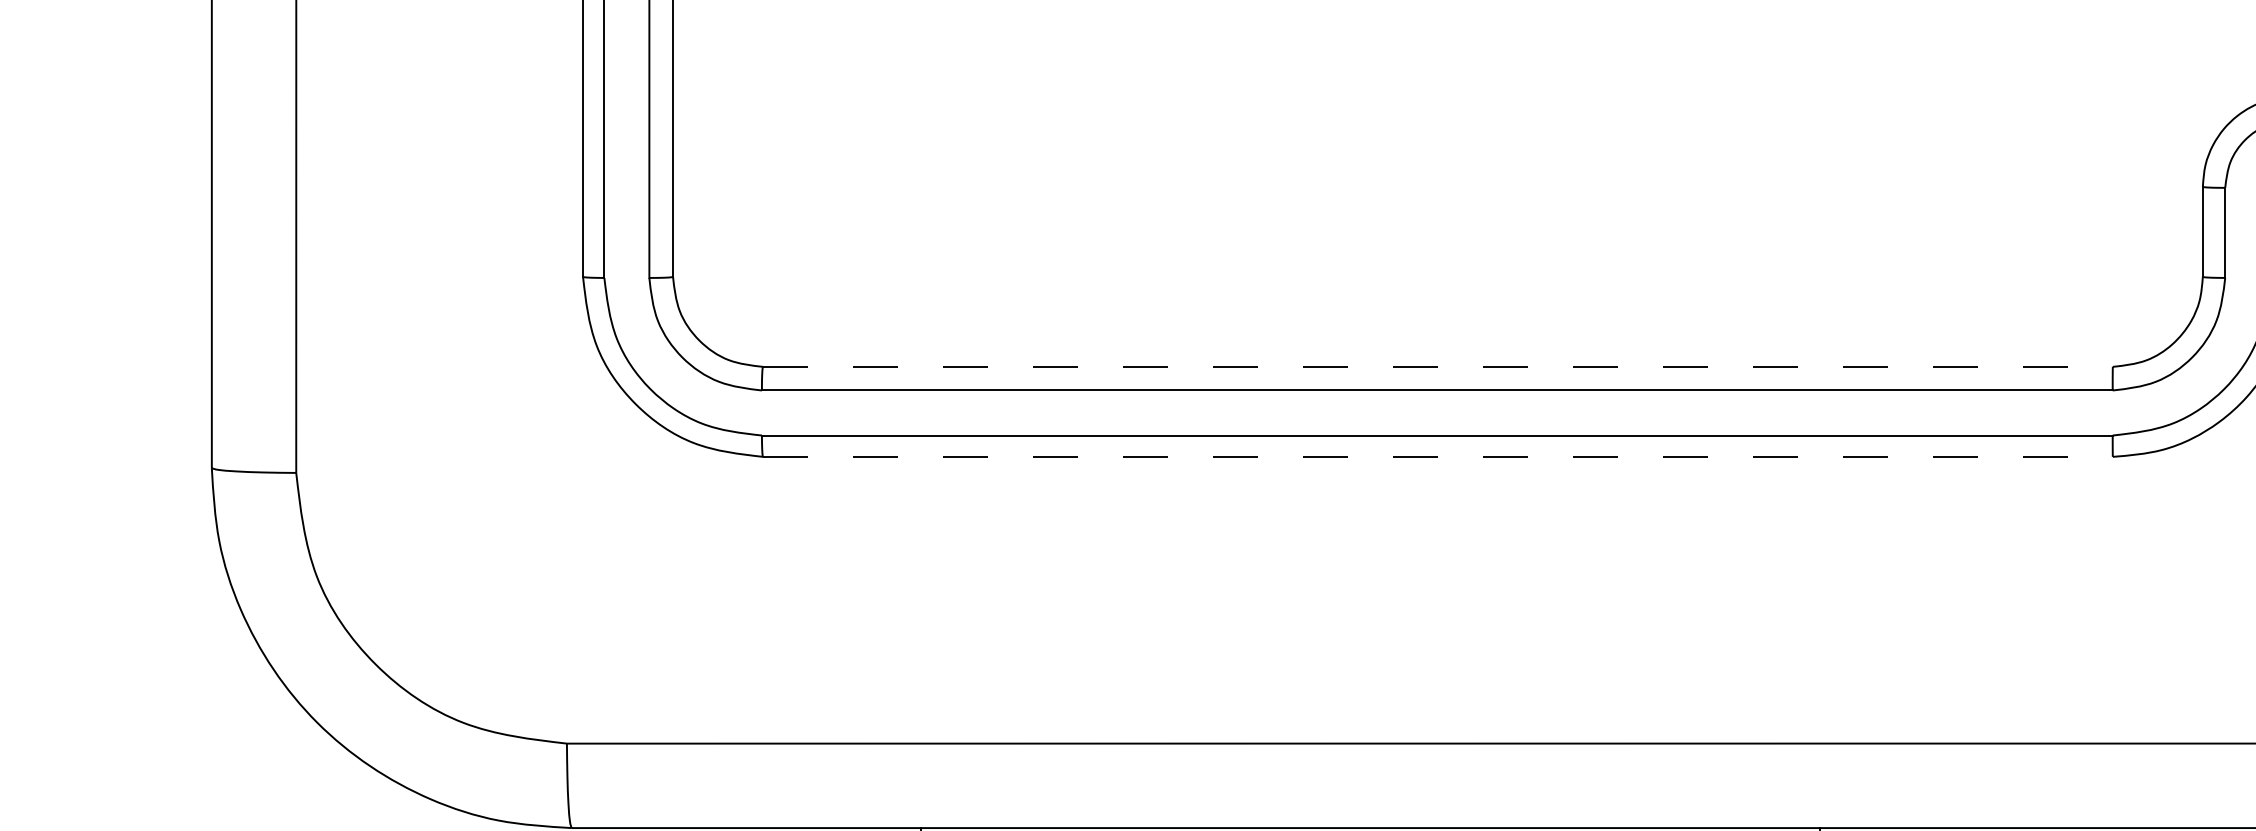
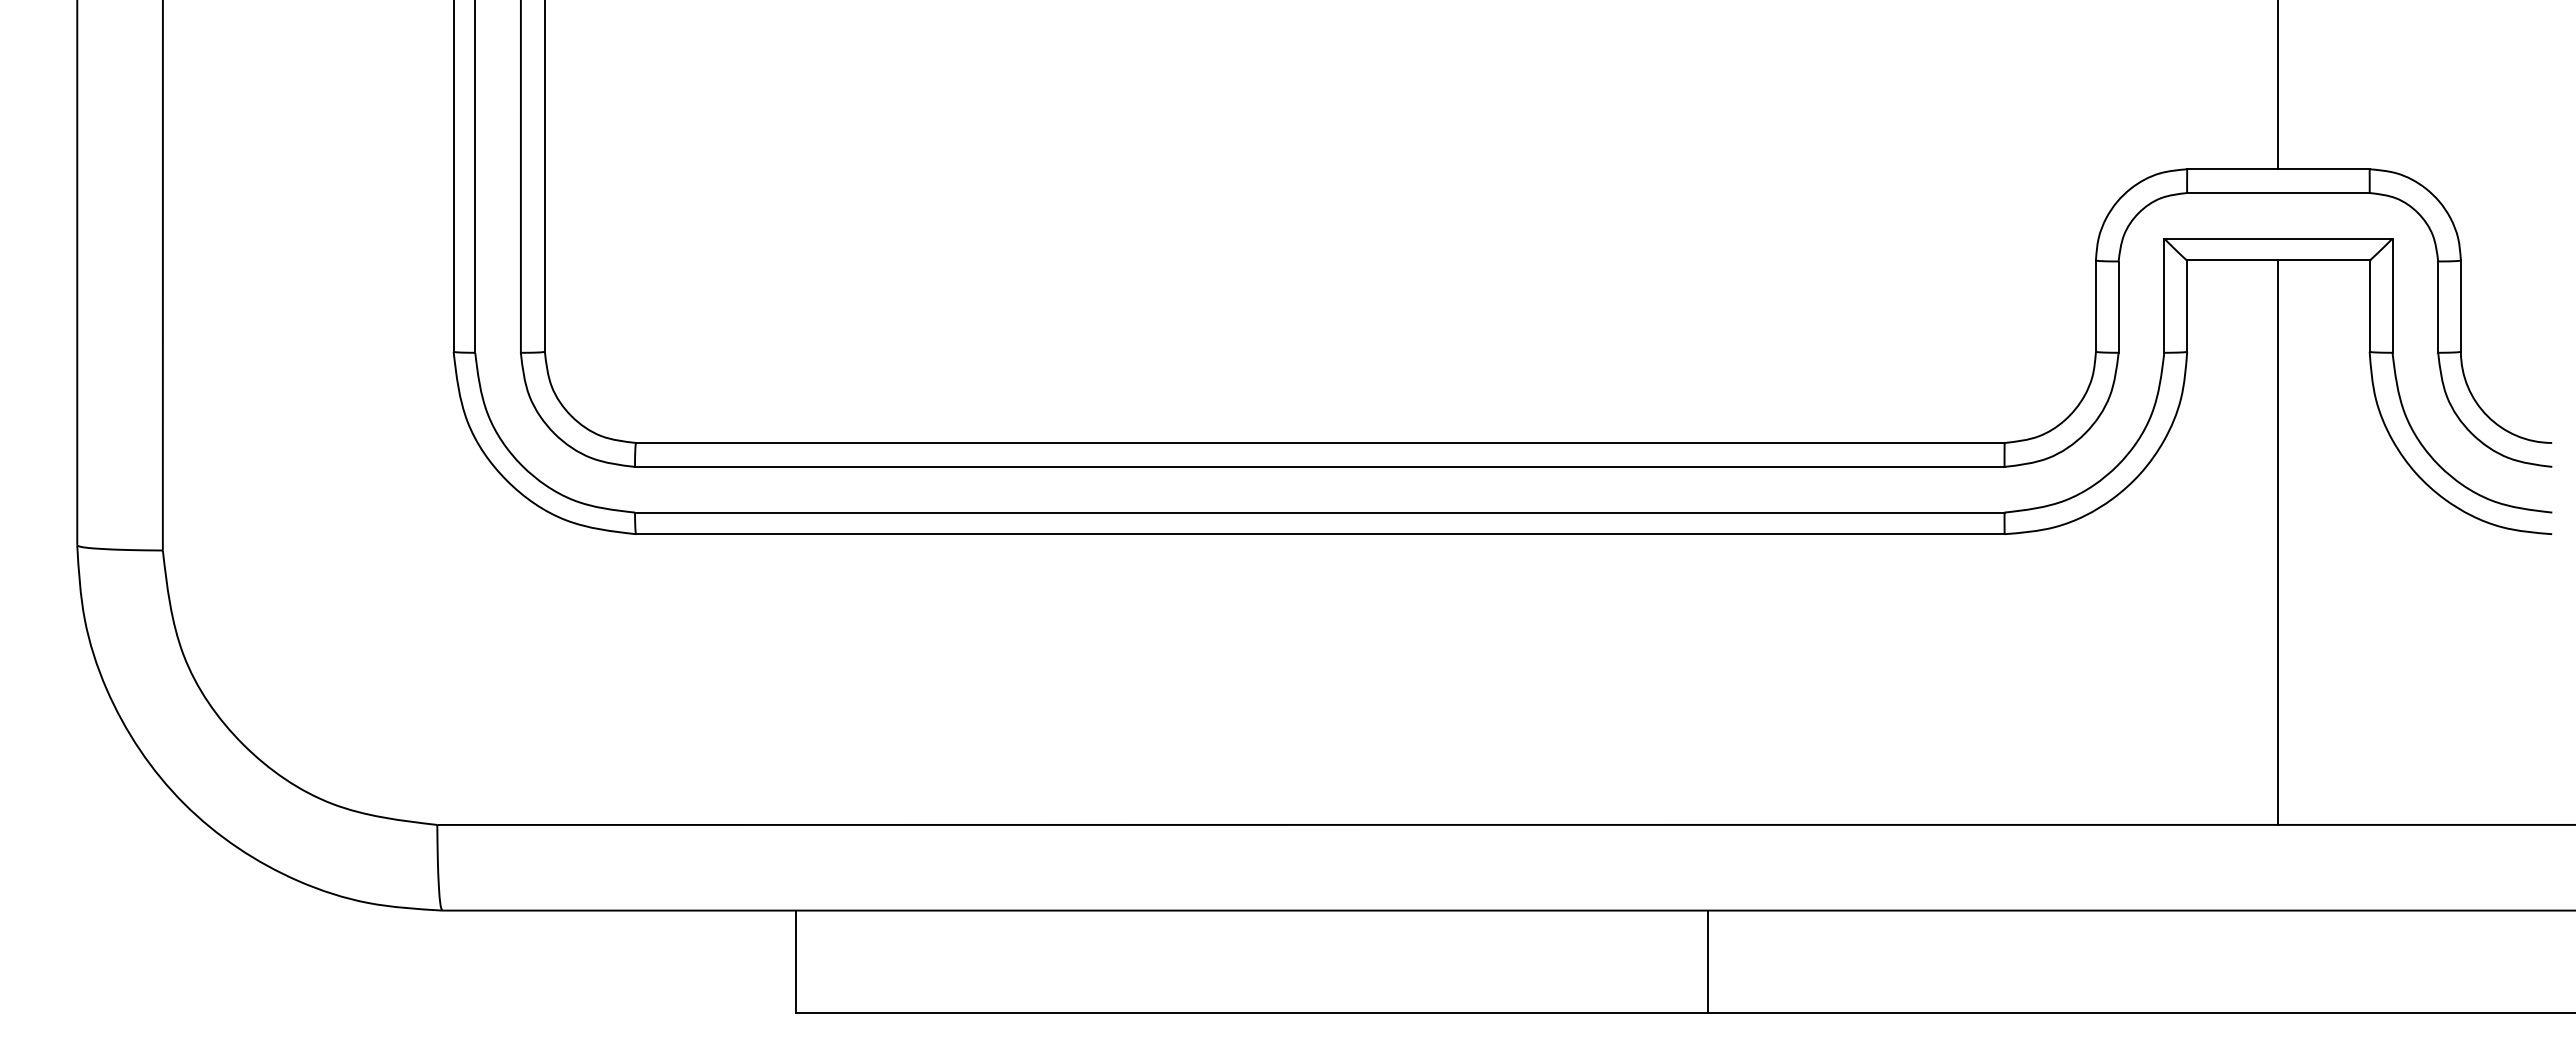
line: (1438, 366) -> (1320, 442), dashed -> solid
line: (1438, 457) -> (1320, 534), dashed -> solid

